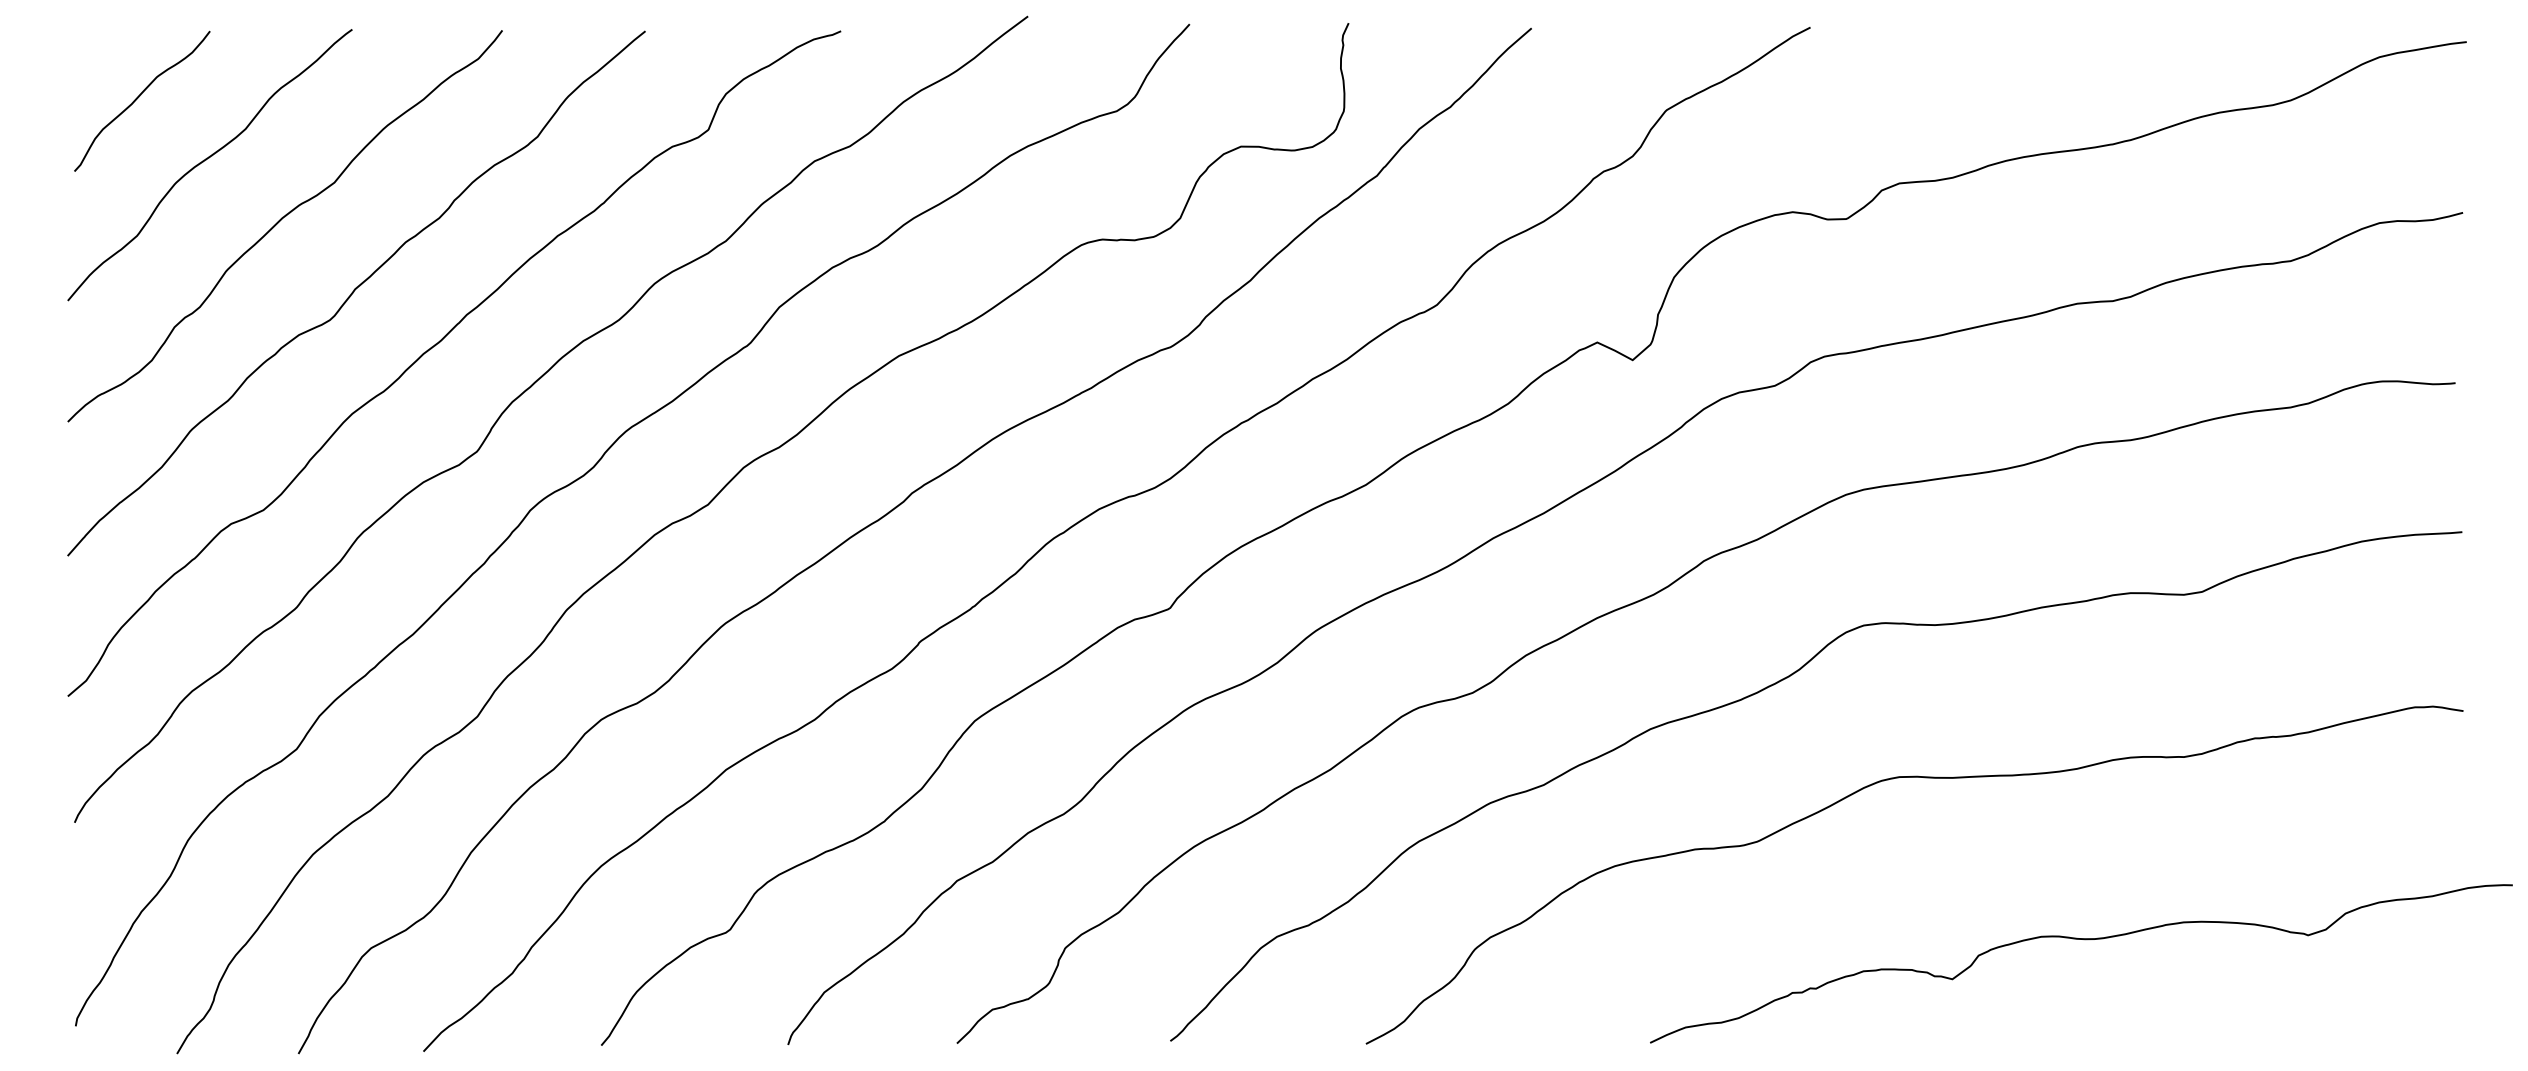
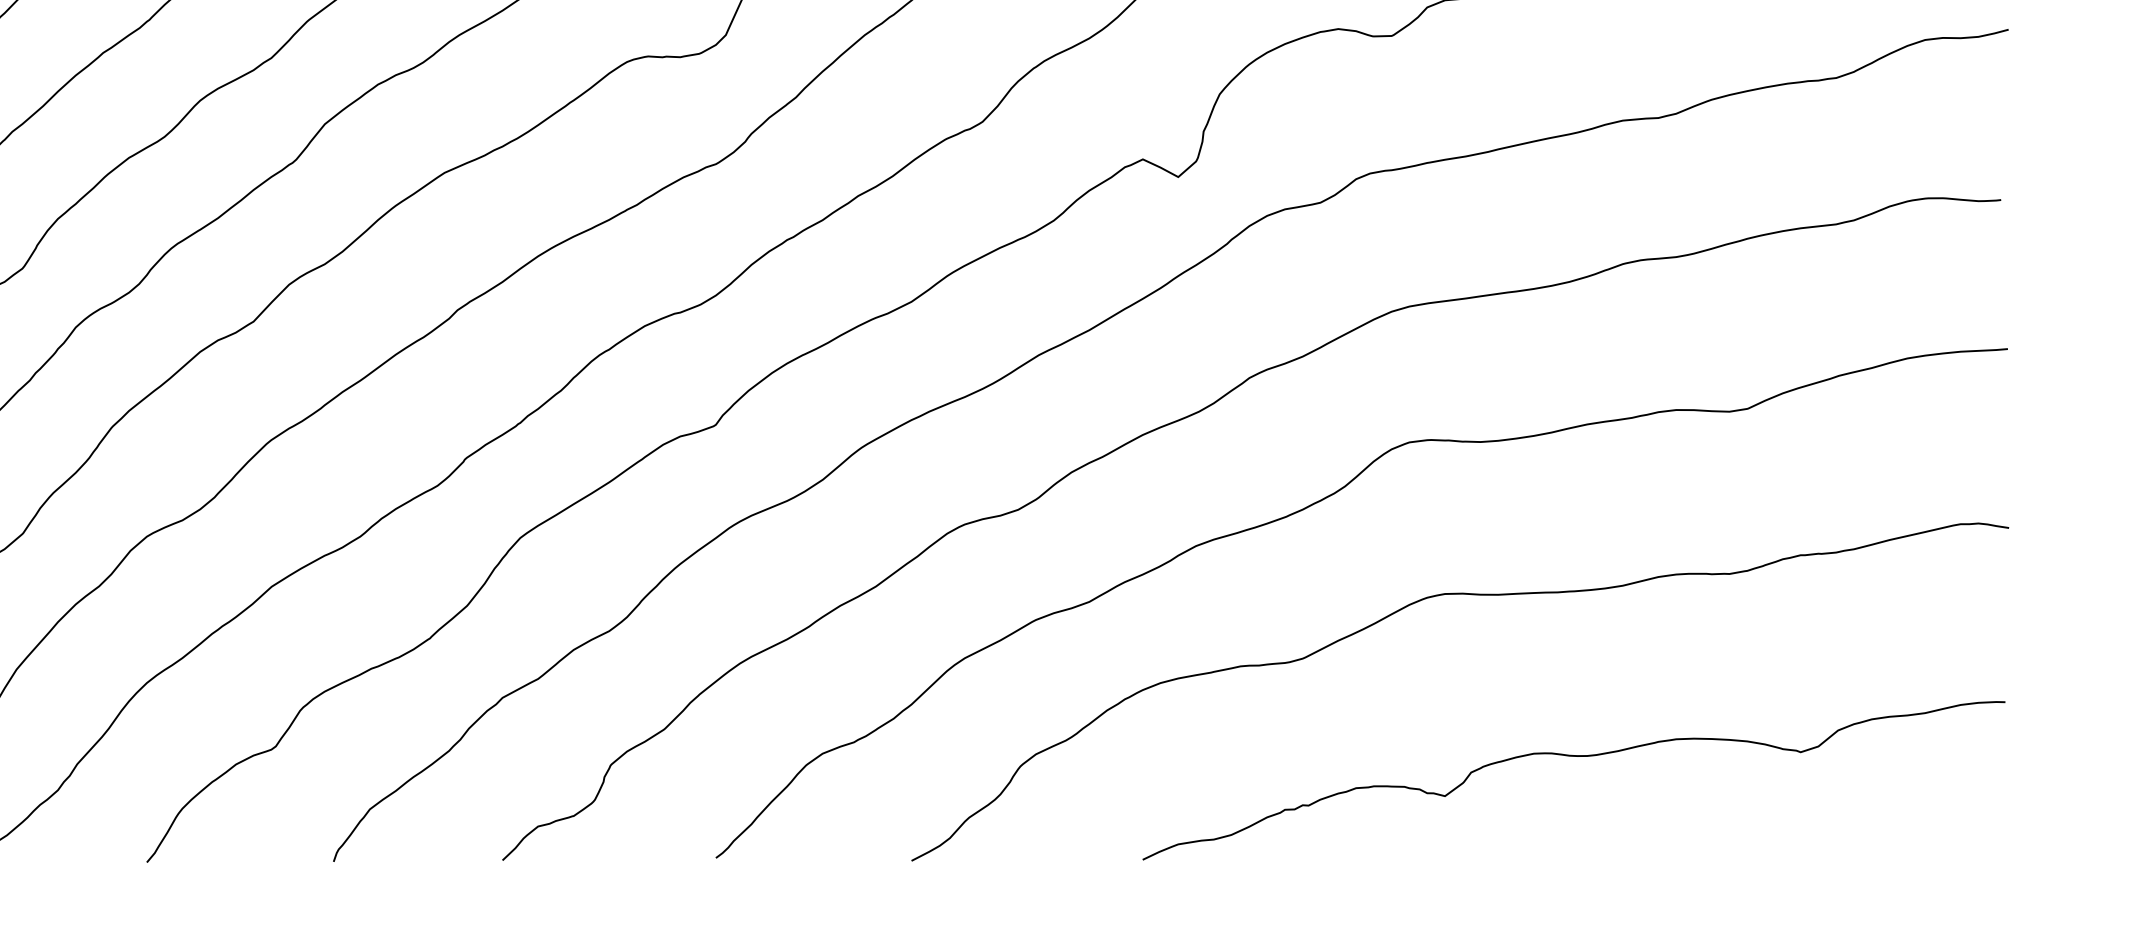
curve: (2084, 940) -> (1577, 757), moved

